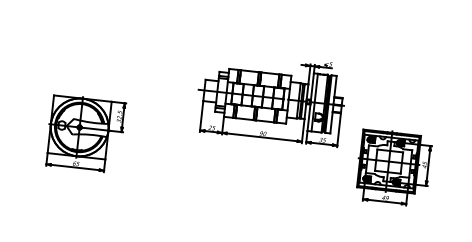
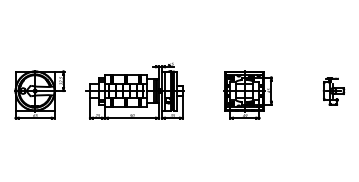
part: (270, 96) -> (134, 90), moved

